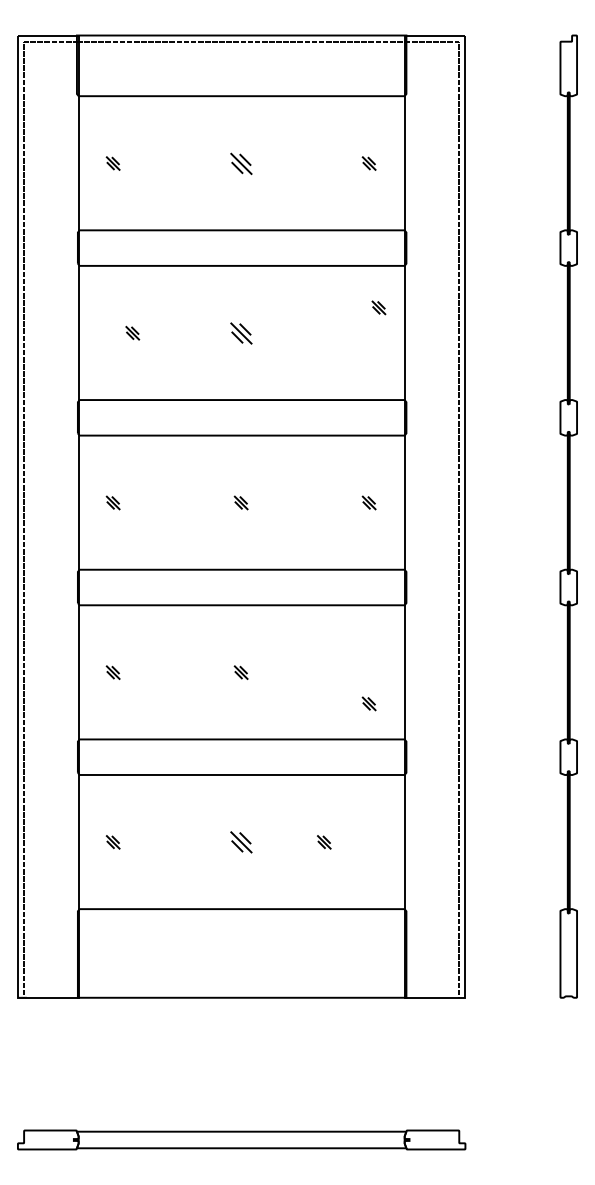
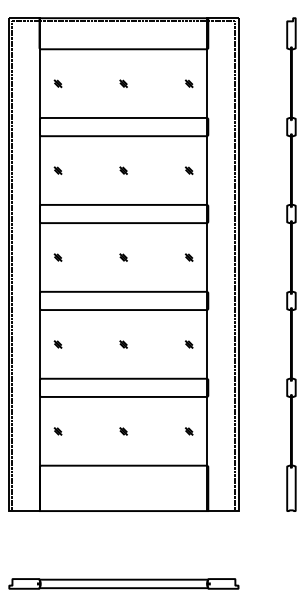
part: (240, 162) -> (123, 83), size x0.62
part: (377, 307) -> (188, 170), moved
part: (131, 332) -> (57, 170), moved
part: (240, 332) -> (123, 170), size x0.62
part: (367, 703) -> (188, 344), moved
part: (240, 842) -> (123, 431), size x0.62
part: (322, 842) -> (188, 431), moved

